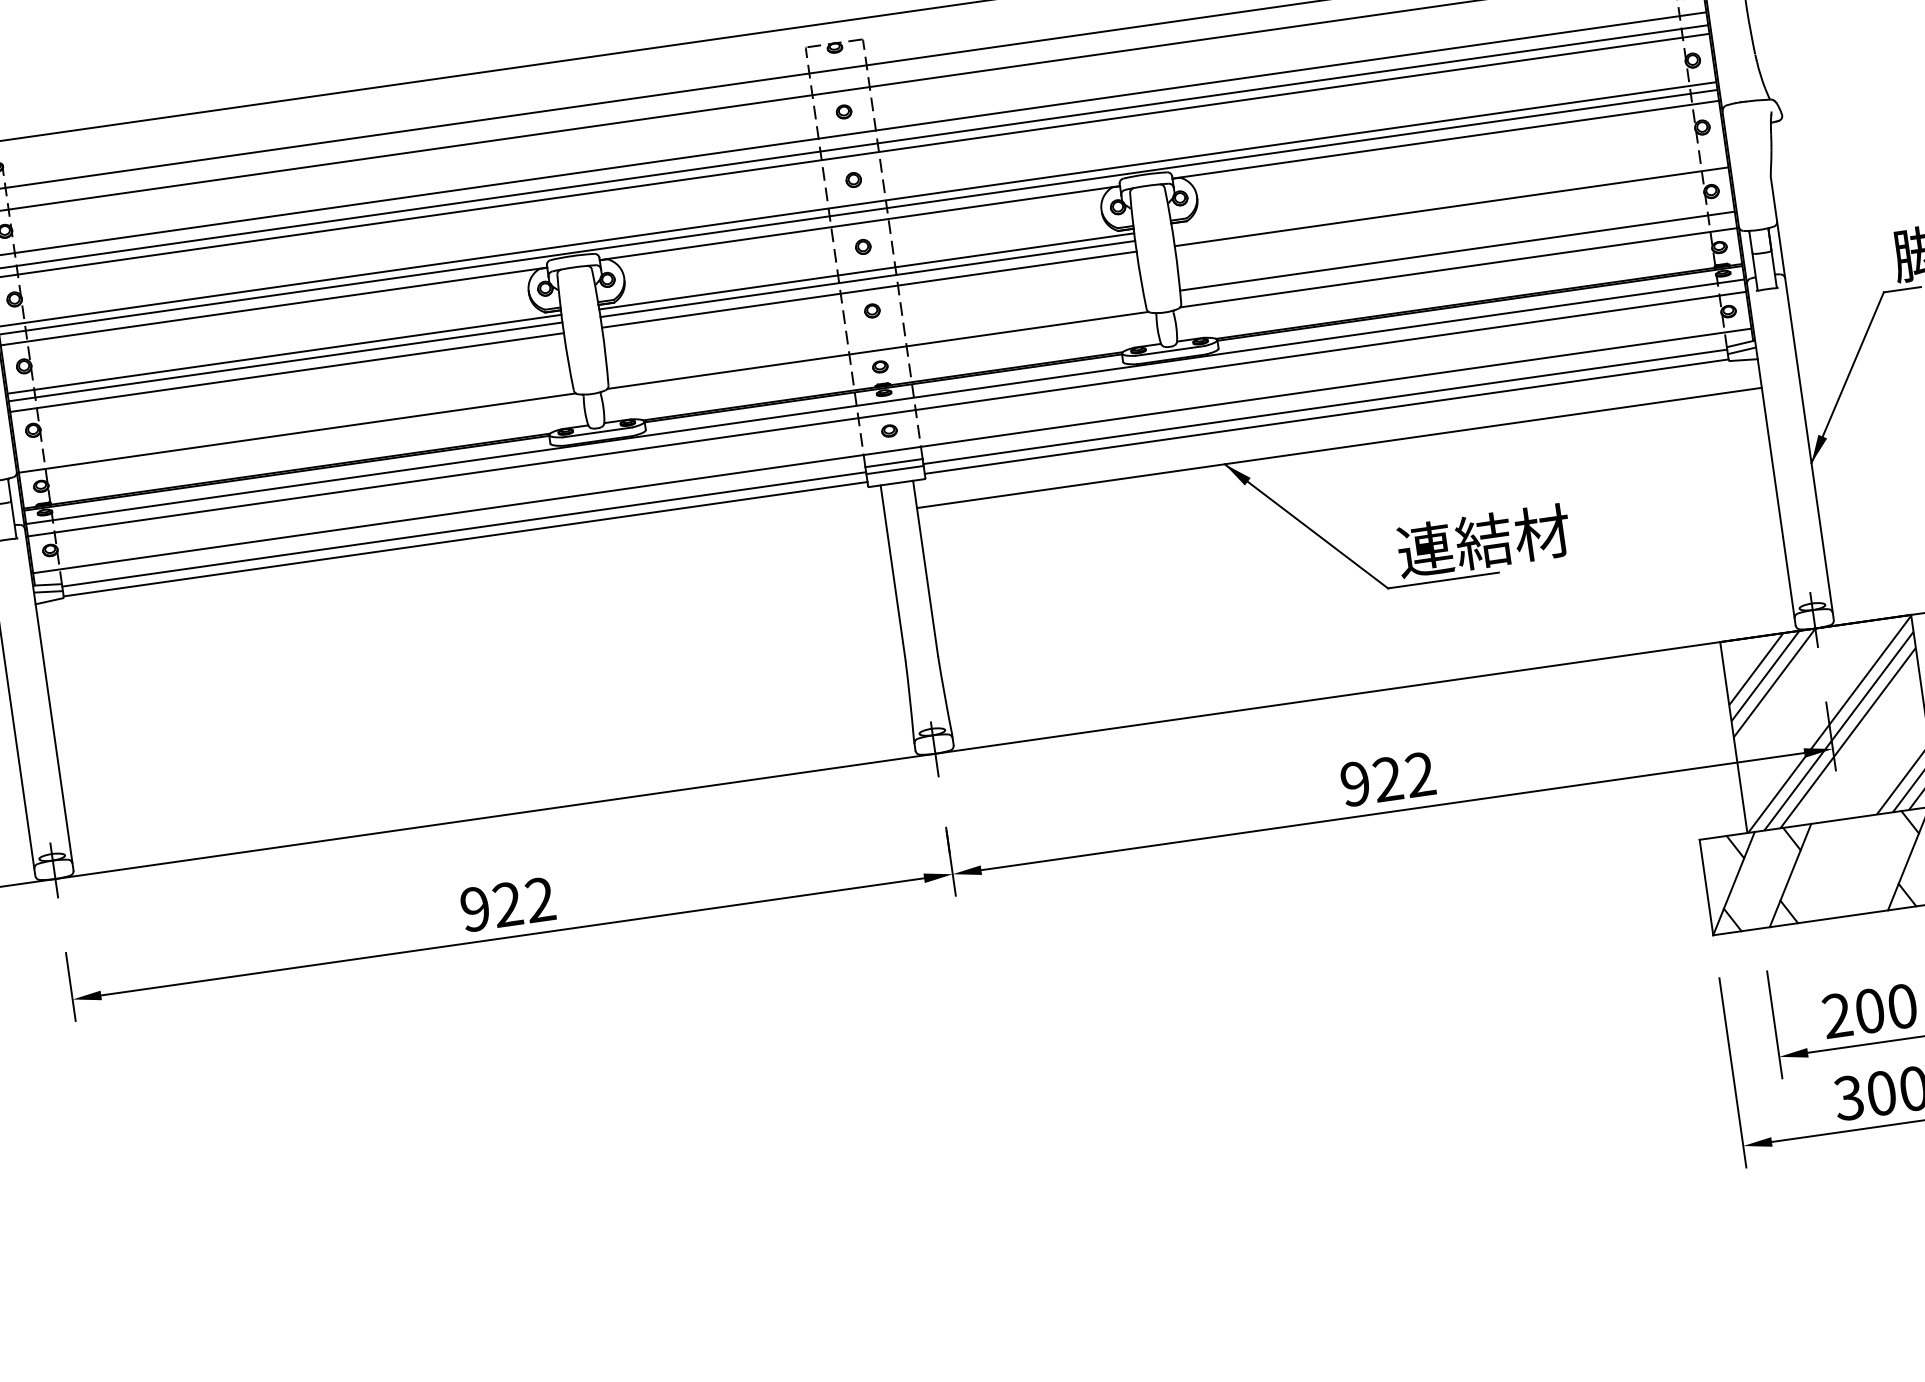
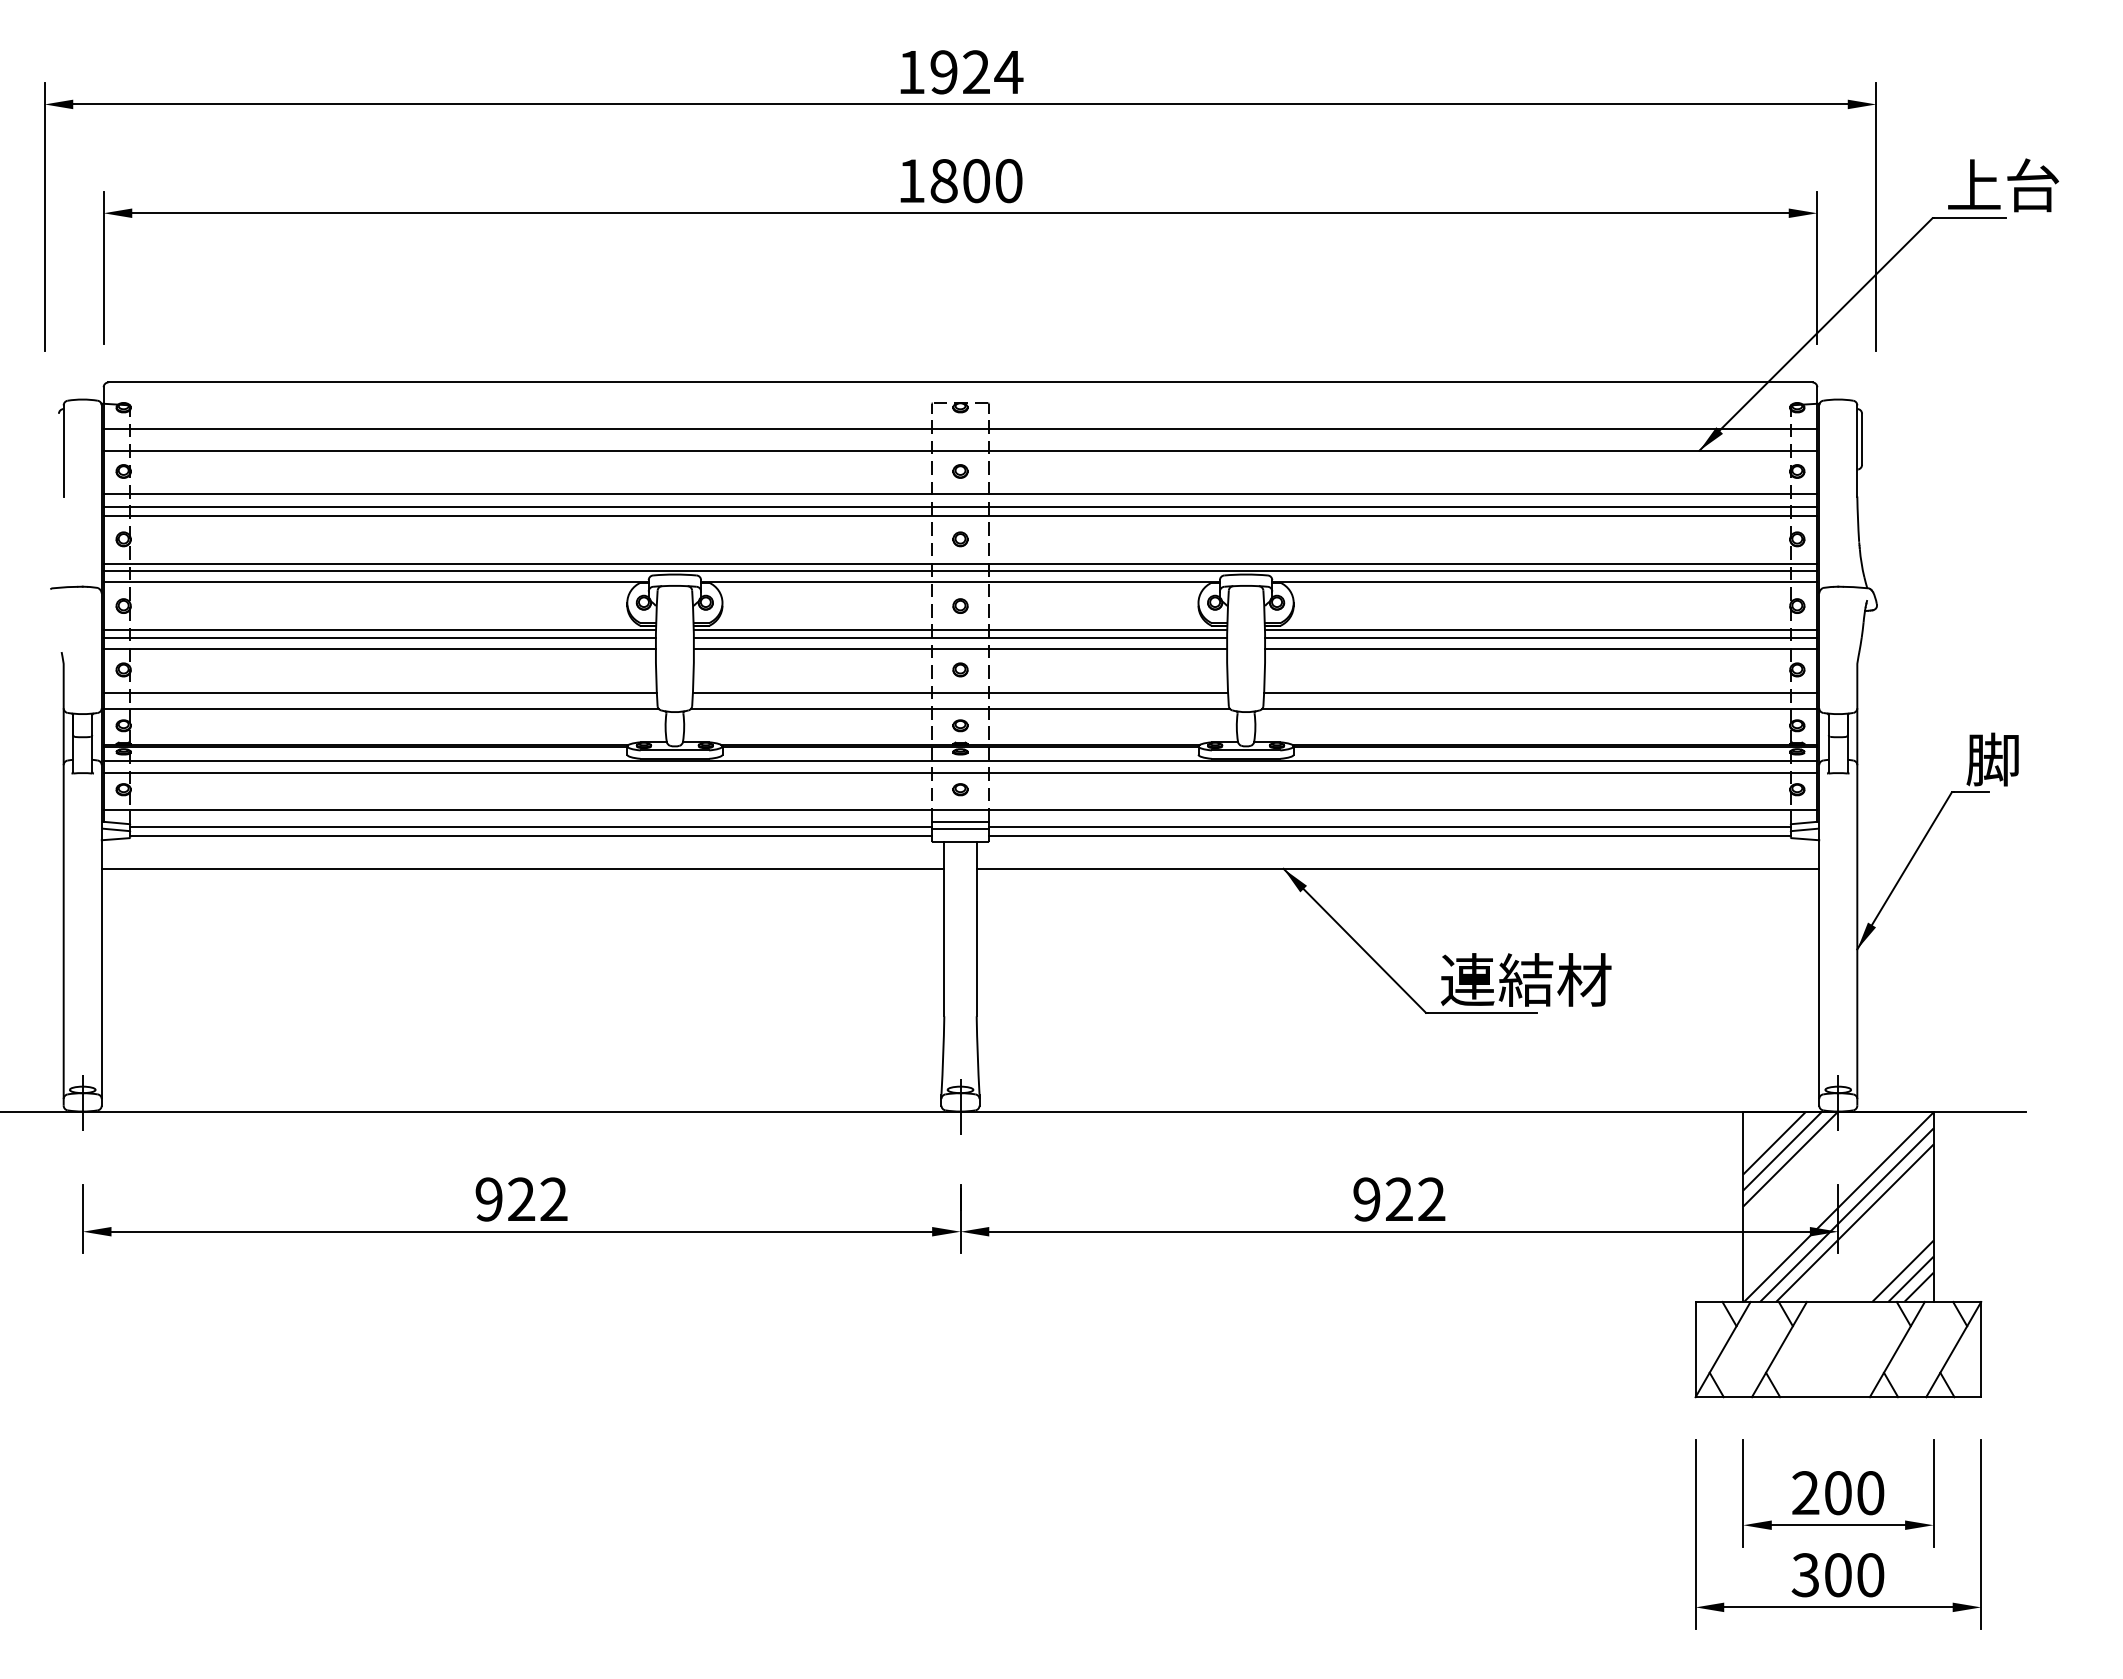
line: (1448, 188) -> (1540, 630), added
line: (1450, 196) -> (1541, 638), added
line: (875, 333) -> (960, 692), added
line: (293, 416) -> (379, 692), added
line: (461, 572) -> (522, 868), added

